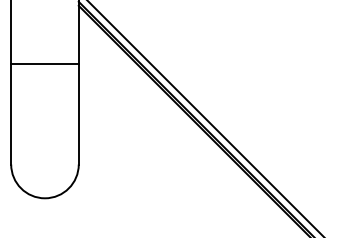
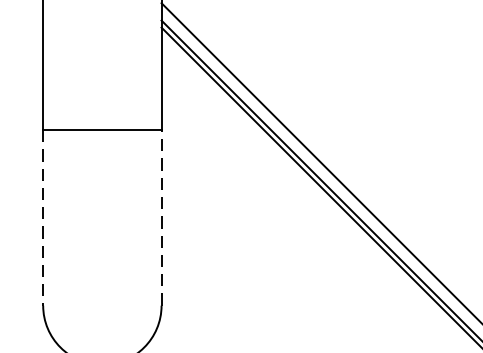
line: (78, 113) -> (161, 216), solid -> dashed
line: (11, 114) -> (43, 218), solid -> dashed

